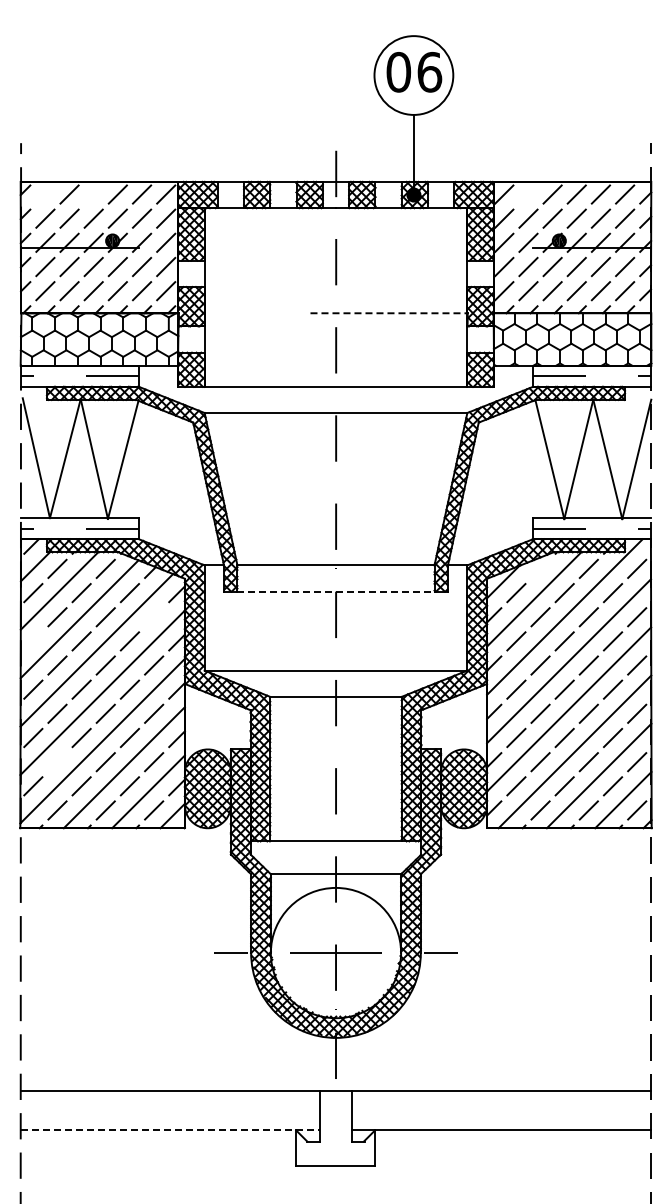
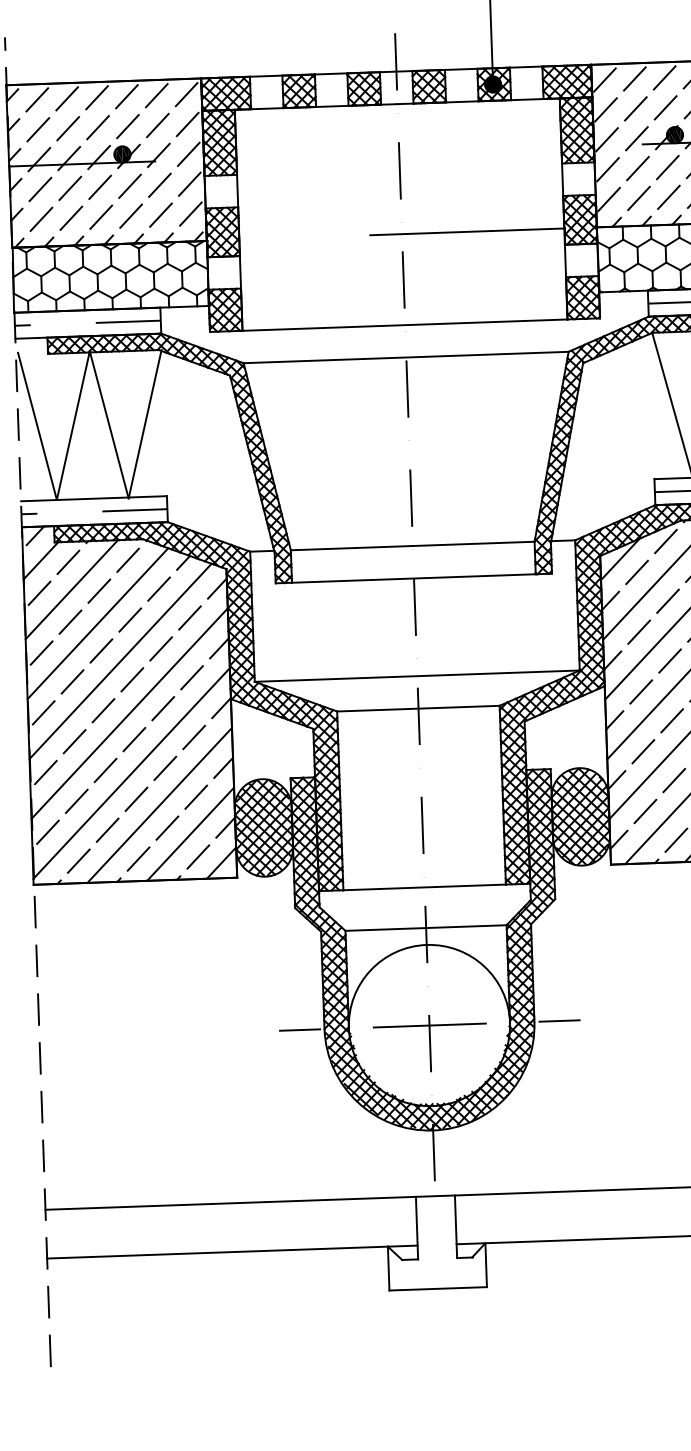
line: (45, 194) -> (37, 99), added
line: (93, 194) -> (96, 97), added
line: (528, 194) -> (634, 78), added
line: (389, 313) -> (468, 232), dashed -> solid
line: (540, 568) -> (665, 541), added
line: (336, 591) -> (414, 578), dashed -> solid
line: (154, 617) -> (190, 618), added
line: (33, 641) -> (41, 653), added
line: (57, 762) -> (76, 801), added
line: (170, 1130) -> (232, 1252), dashed -> solid

